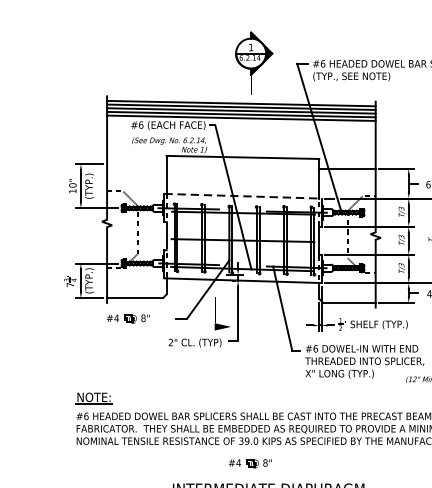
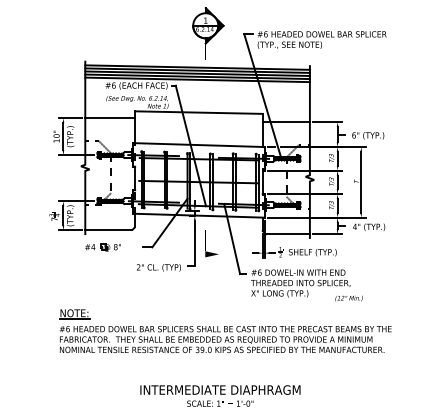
line: (137, 164) -> (110, 118), added
line: (242, 196) -> (198, 145), dashed -> solid
part: (222, 313) -> (211, 243), moved
part: (249, 463) -> (204, 368), removed

